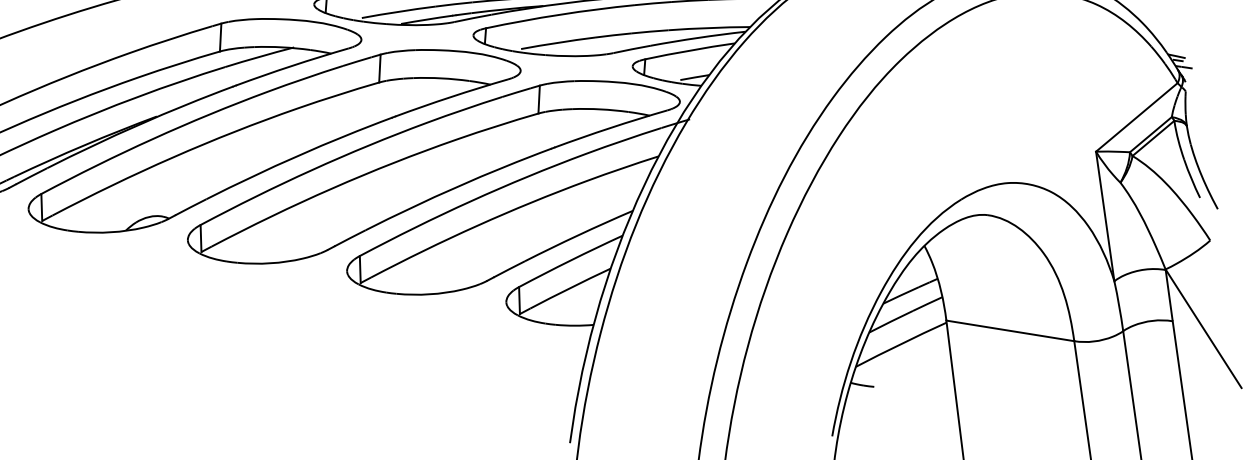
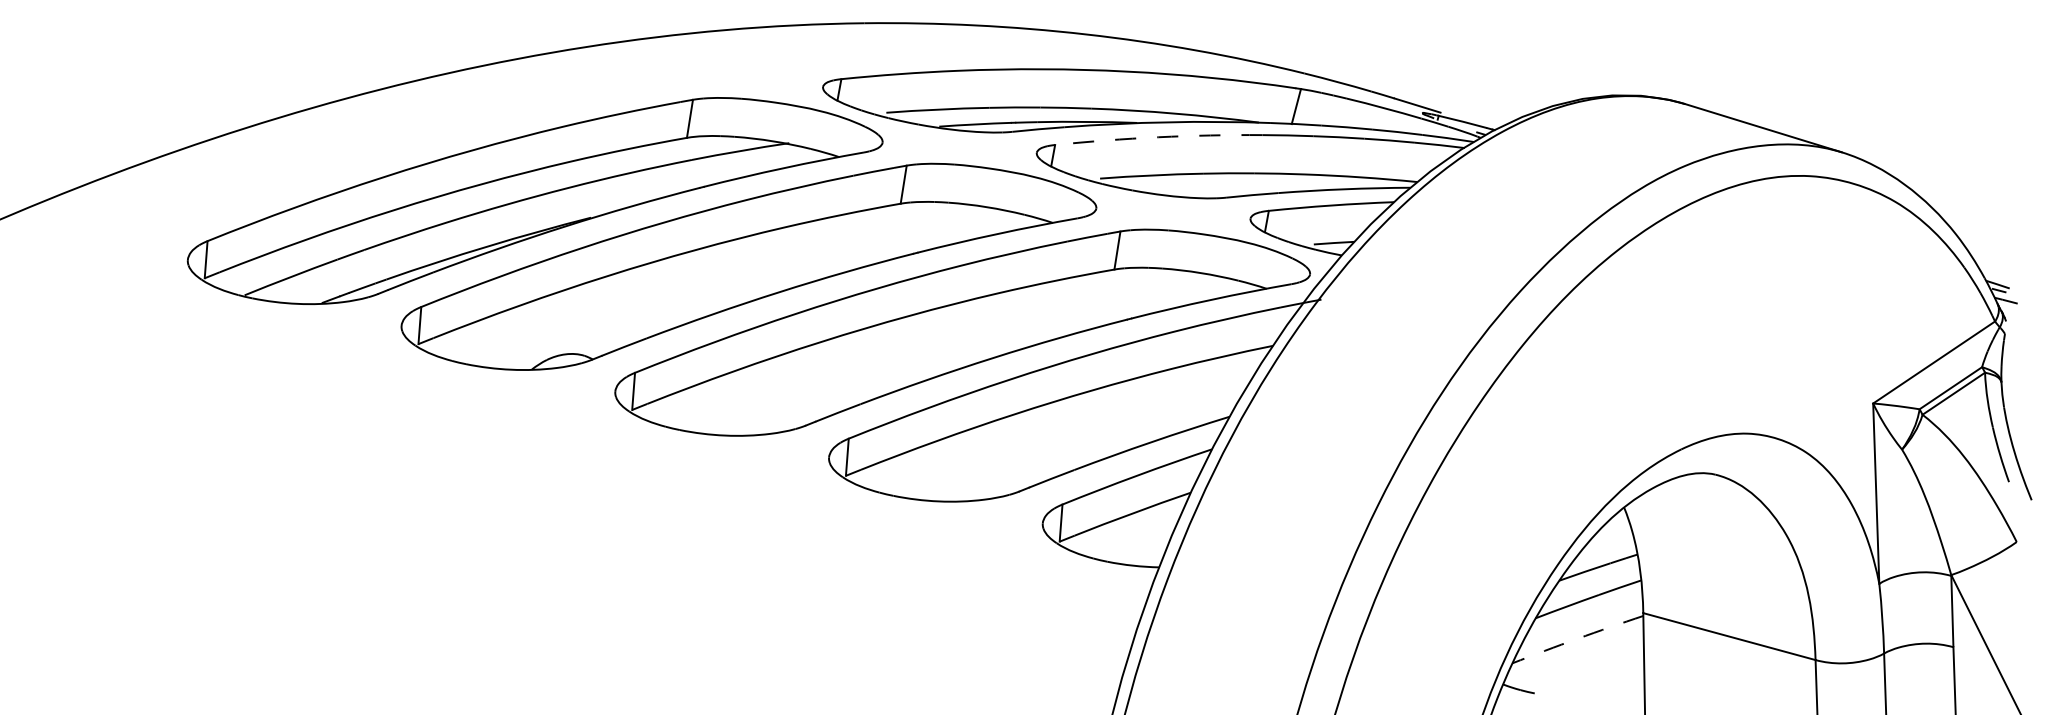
arc: (560, 14) -> (1158, 137), solid -> dashed
arc: (900, 343) -> (1577, 638), solid -> dashed

